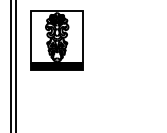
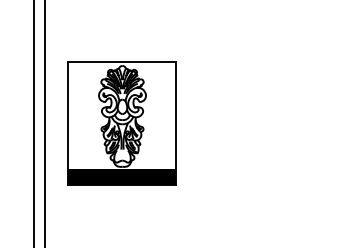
part: (56, 40) -> (121, 123), moved

